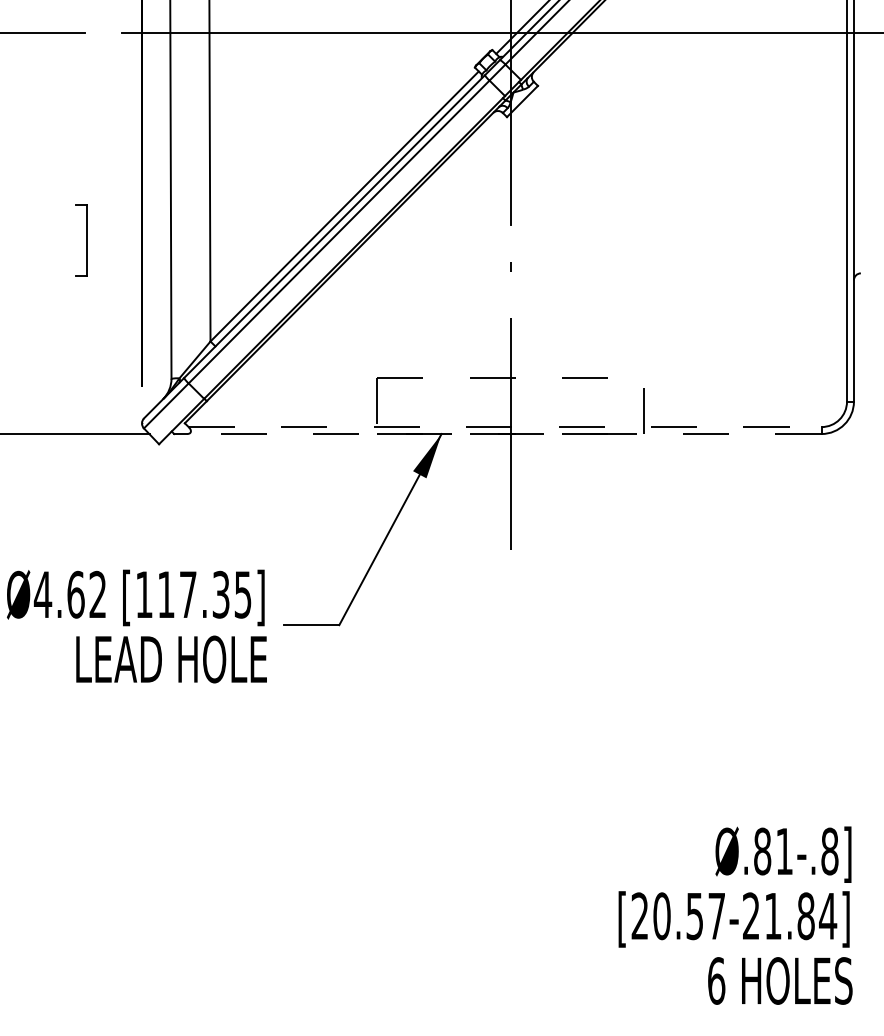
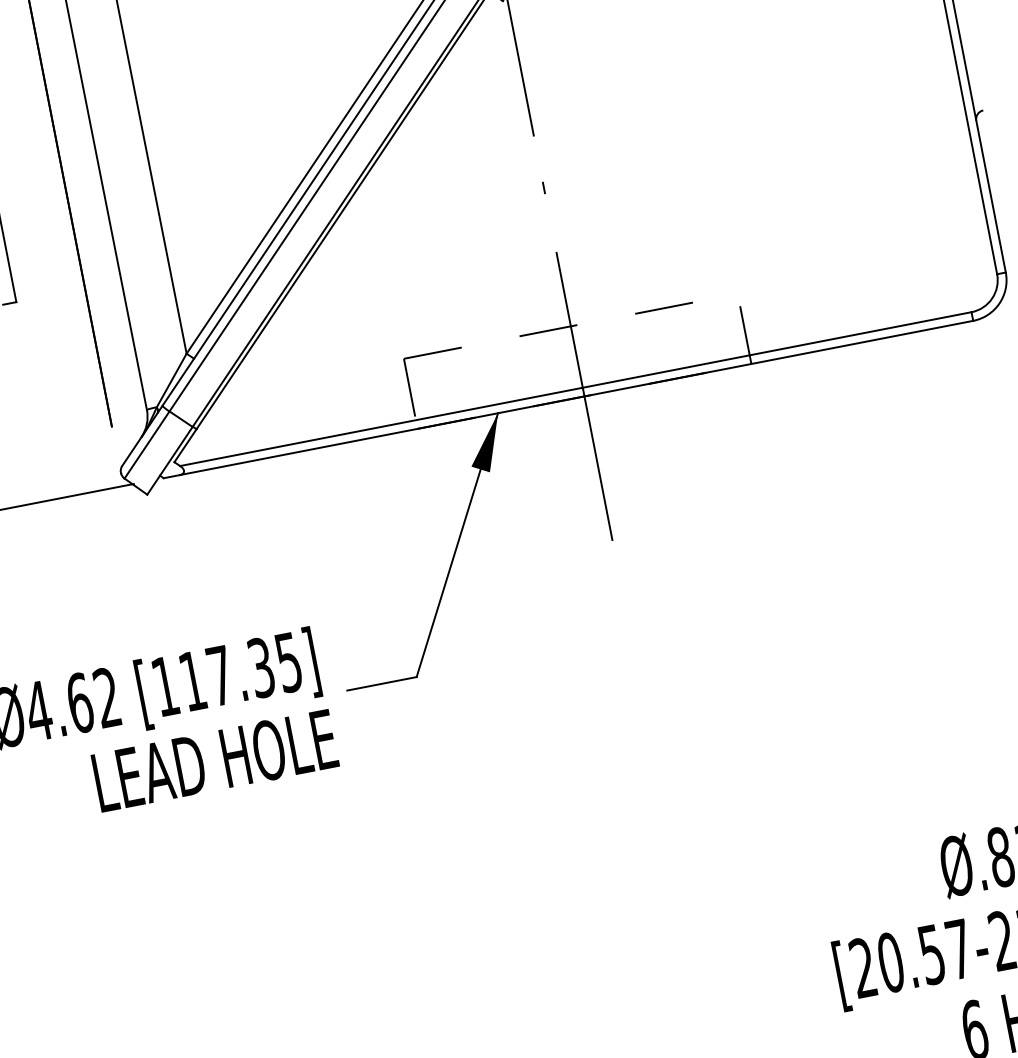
line: (505, 427) -> (576, 389), dashed -> solid
line: (503, 434) -> (575, 398), dashed -> solid

